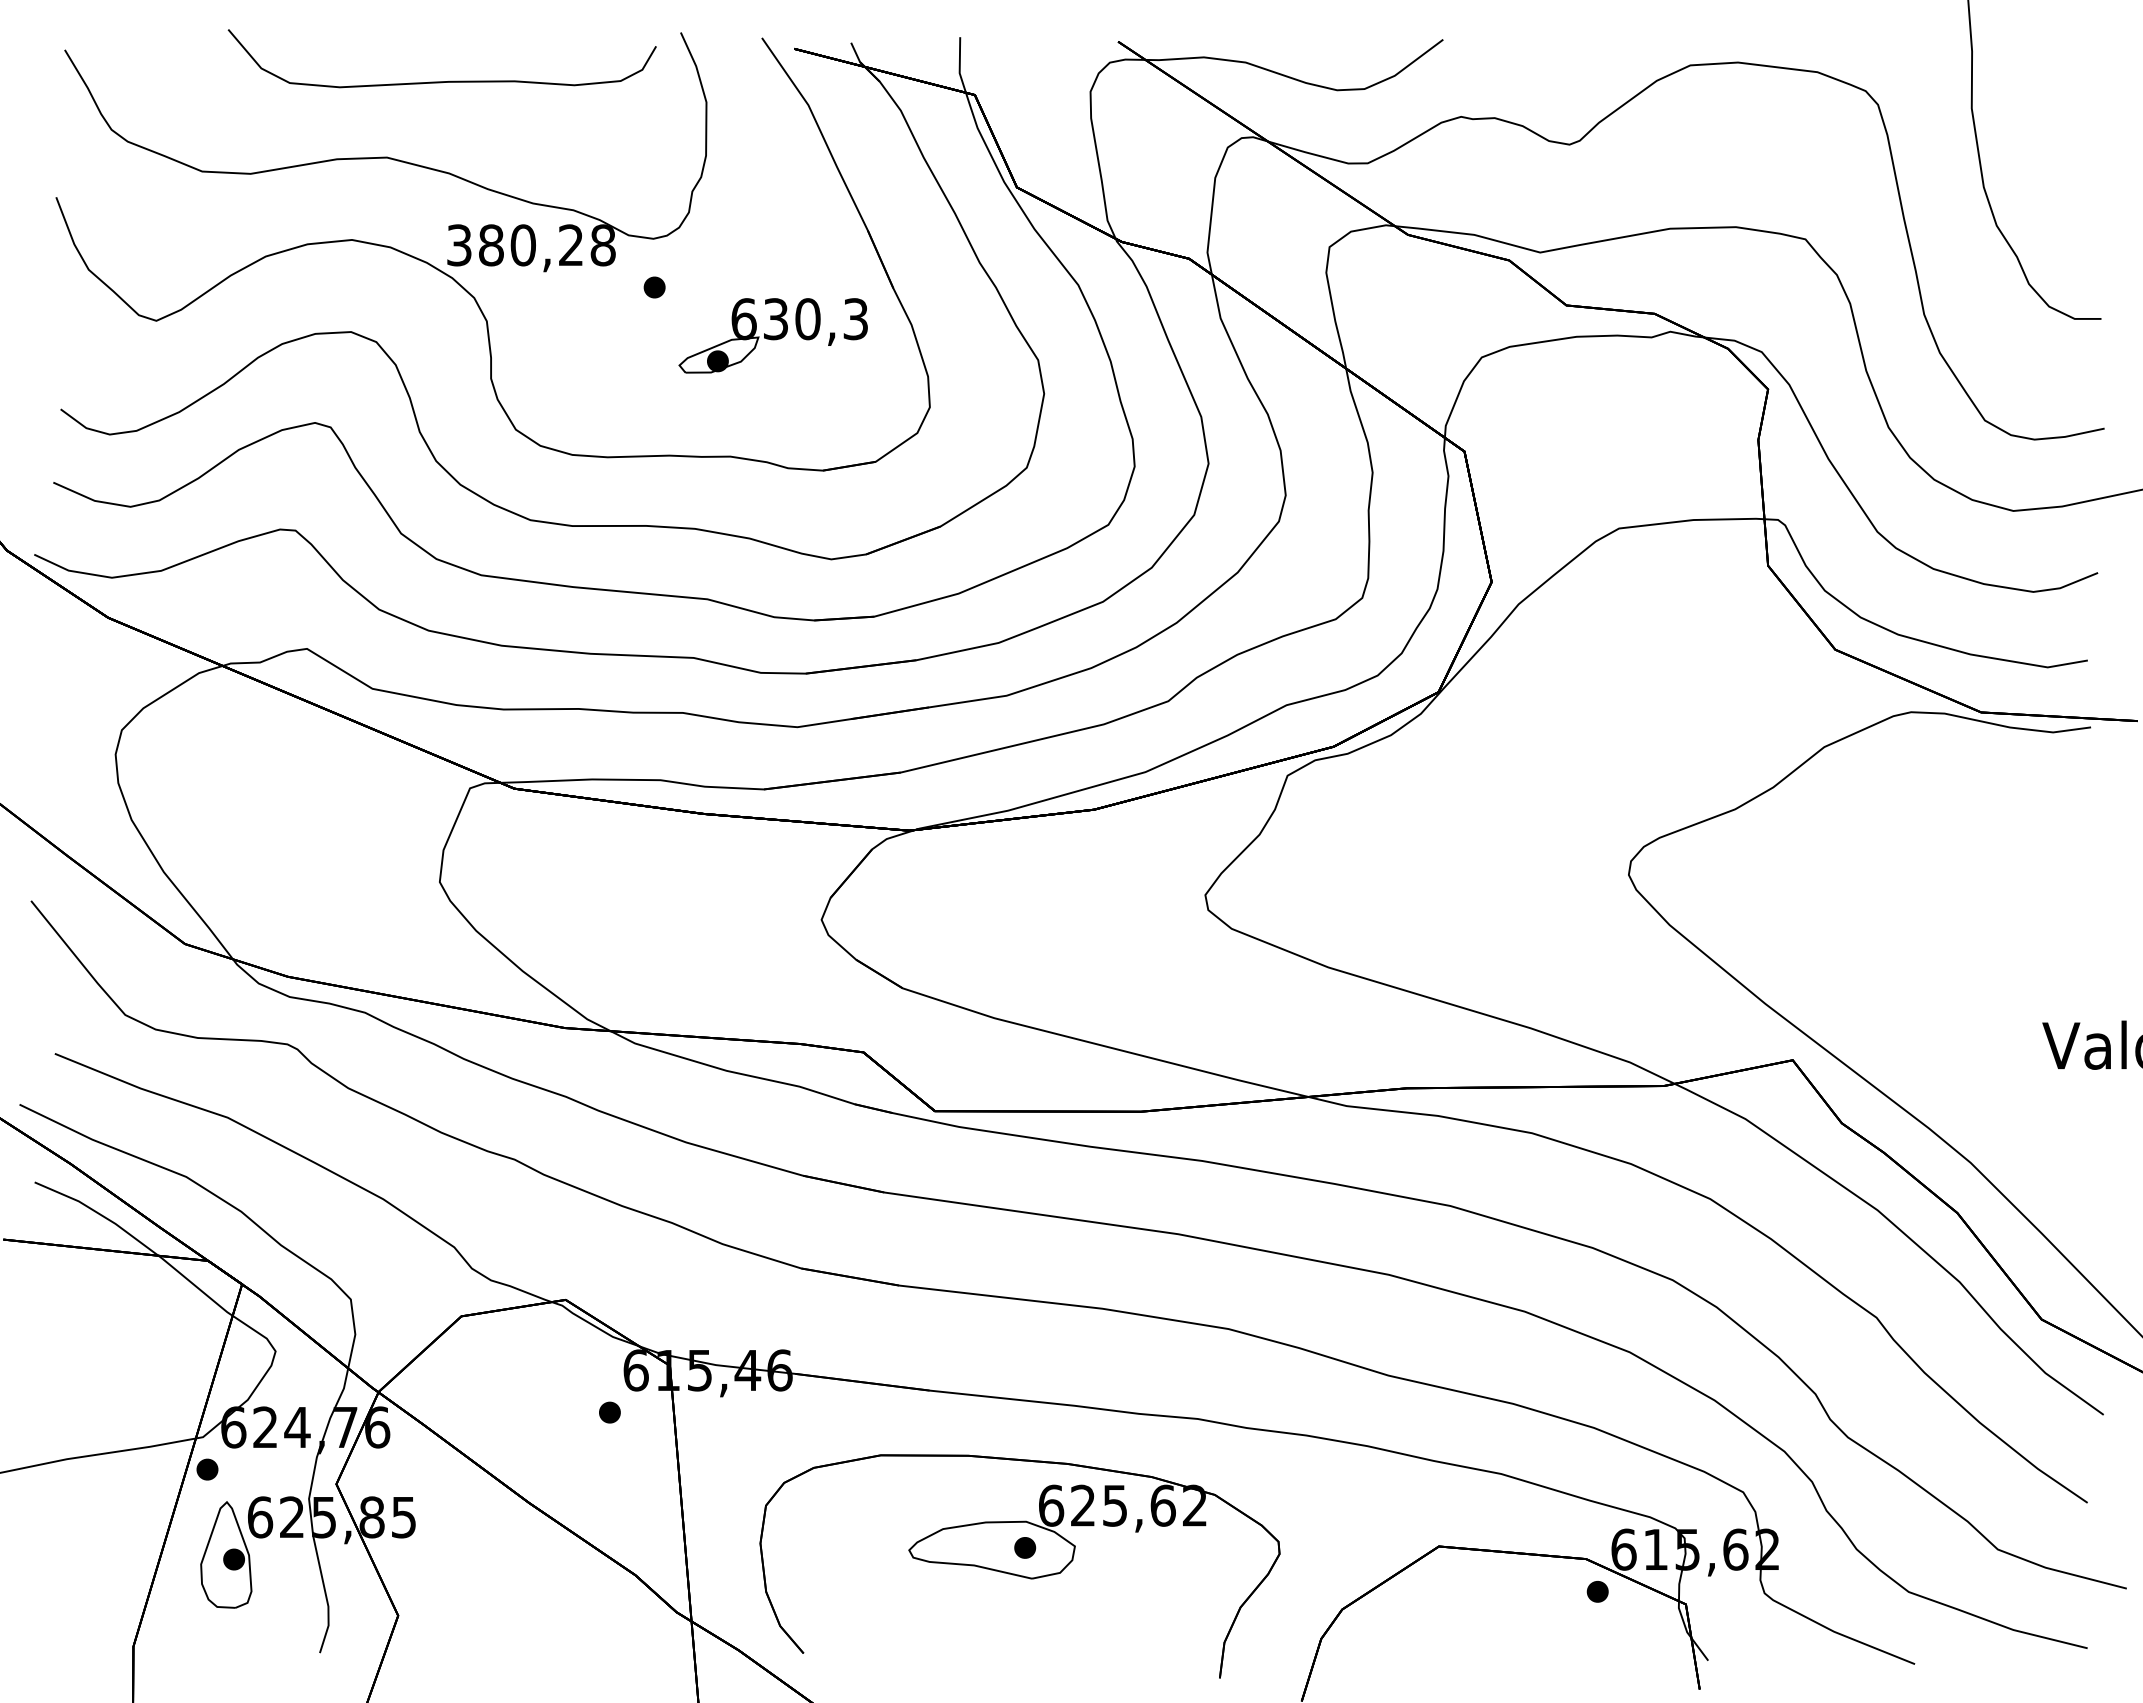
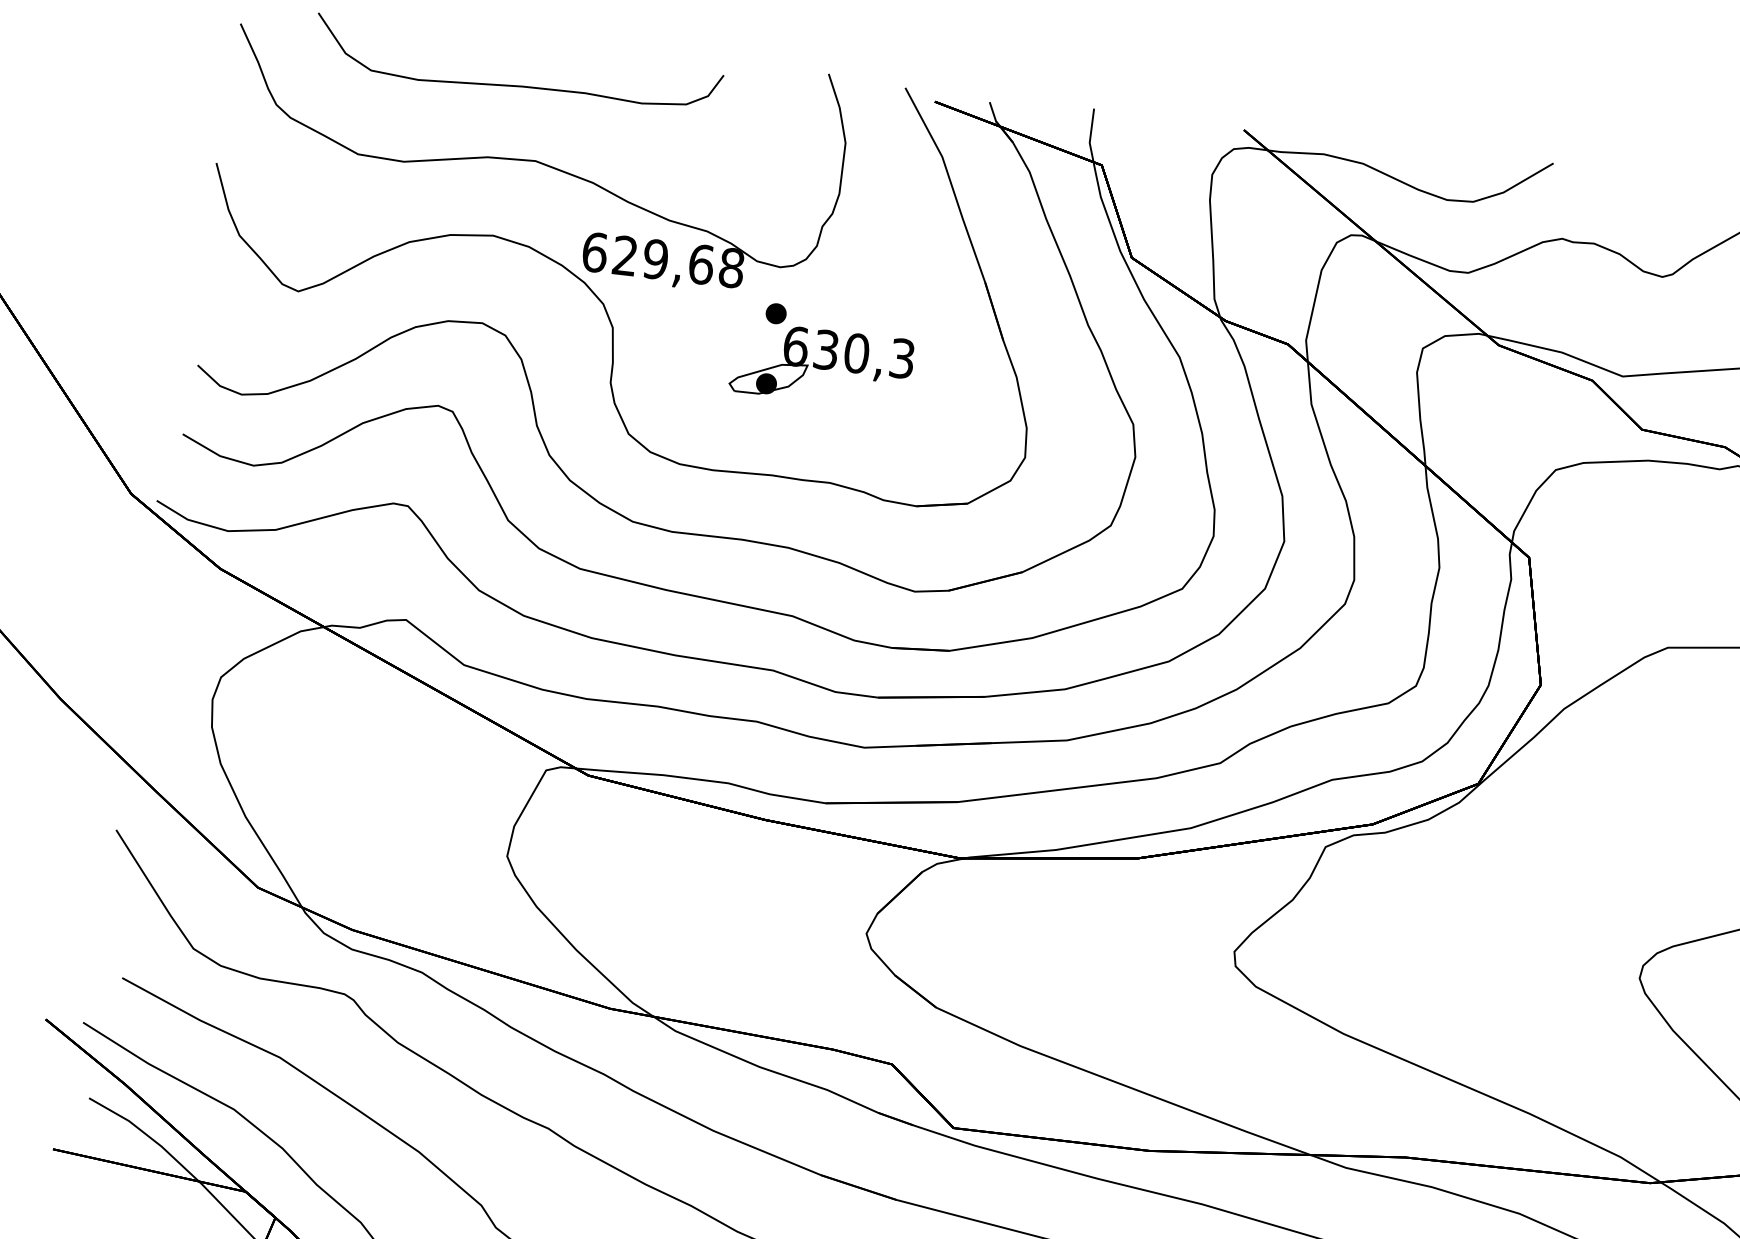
curve: (441, 81) -> (515, 85), moved
text: (515, 245) -> (648, 258), 380,28 -> 629,68
part: (772, 335) -> (821, 365), moved

